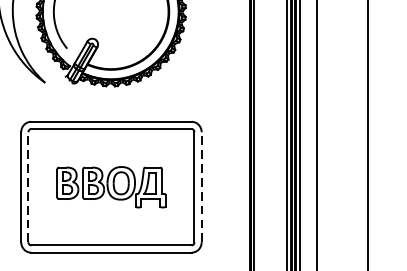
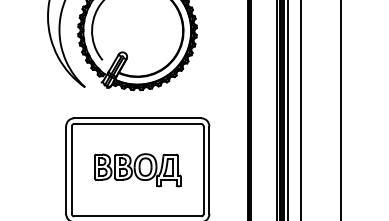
line: (27, 187) -> (71, 170), dashed -> solid
line: (201, 187) -> (209, 170), dashed -> solid

